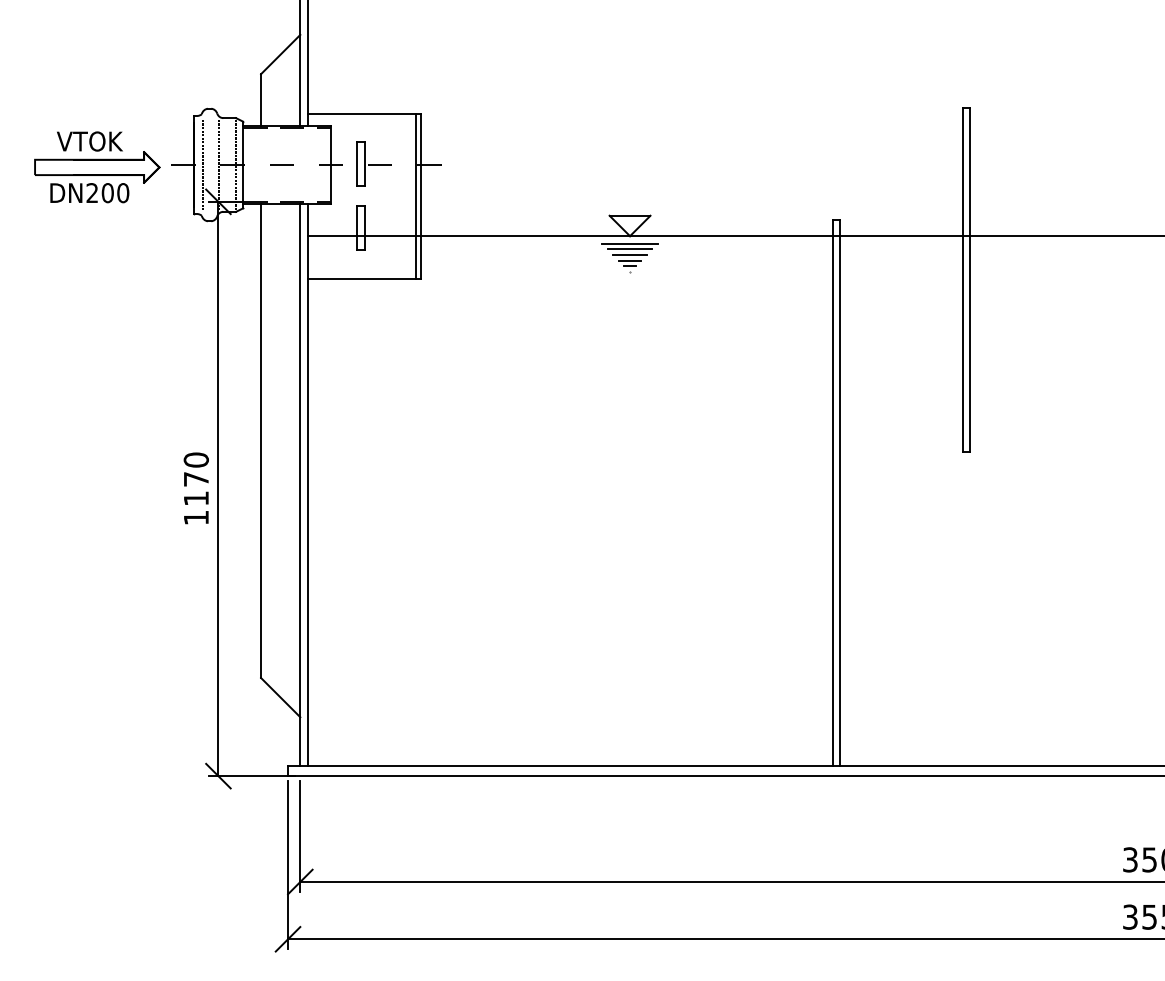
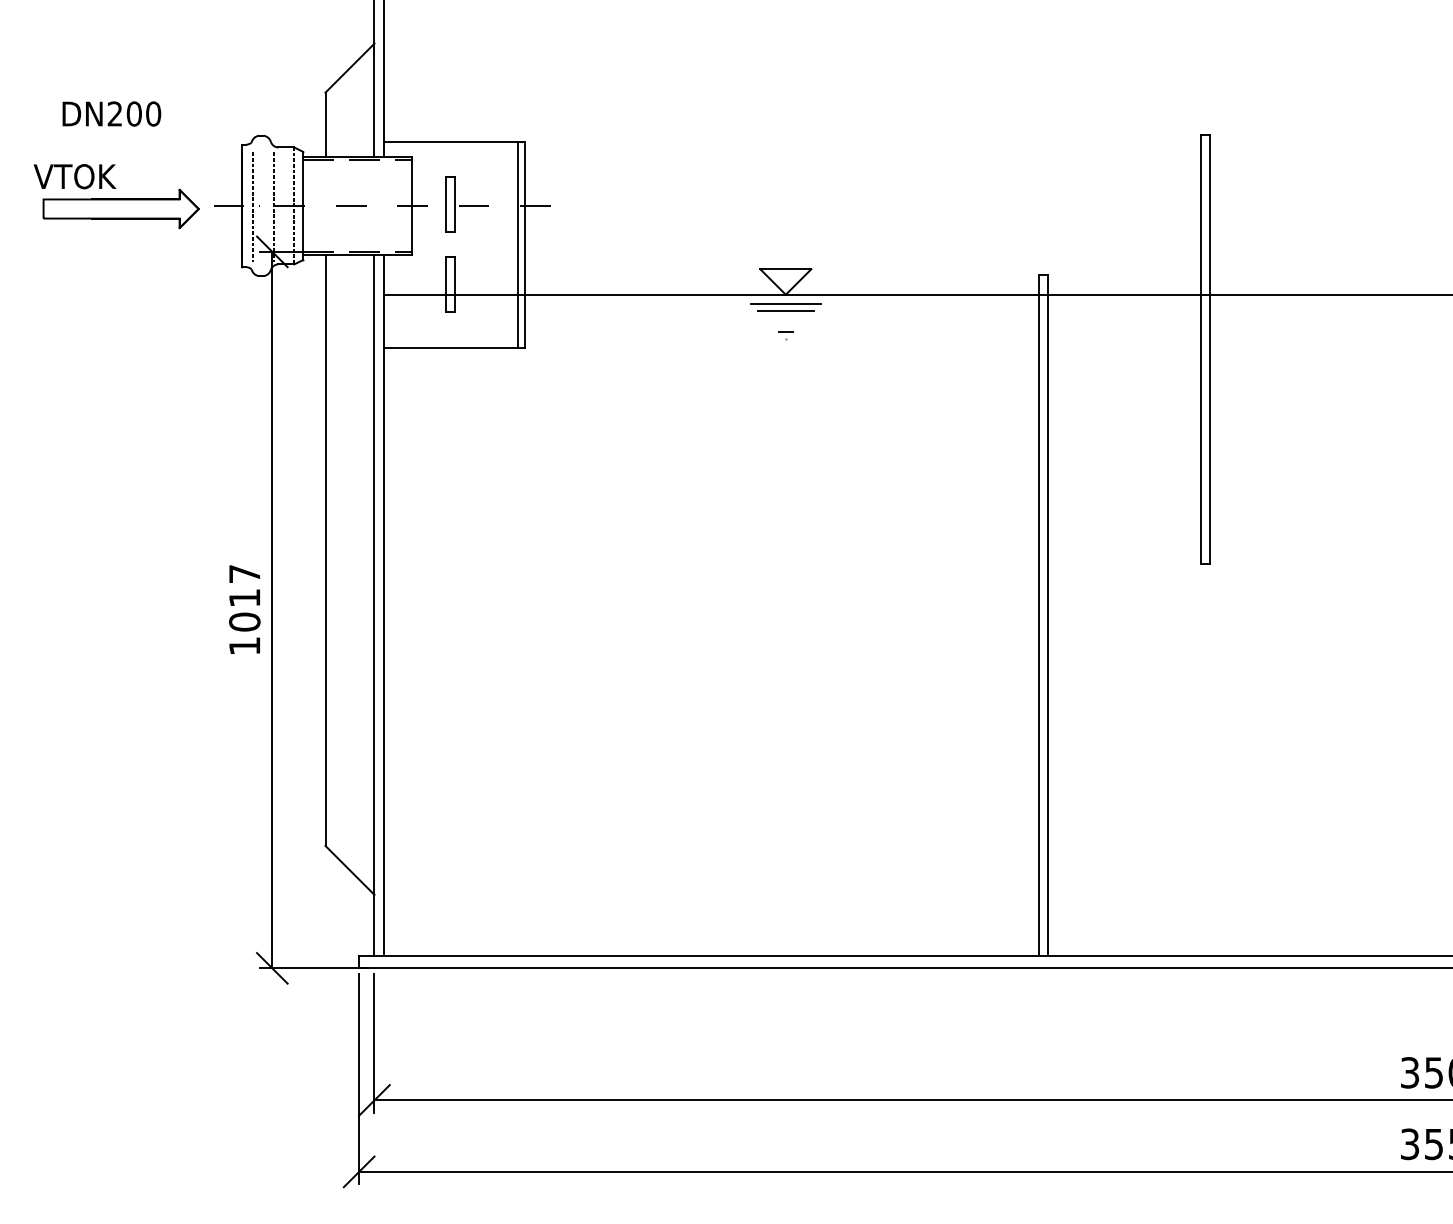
text: (89, 141) -> (74, 176), moved
text: (89, 192) -> (111, 113), moved
line: (629, 255) -> (785, 318), removed
line: (629, 260) -> (785, 325), removed
text: (196, 478) -> (244, 597), 1170 -> 1017

